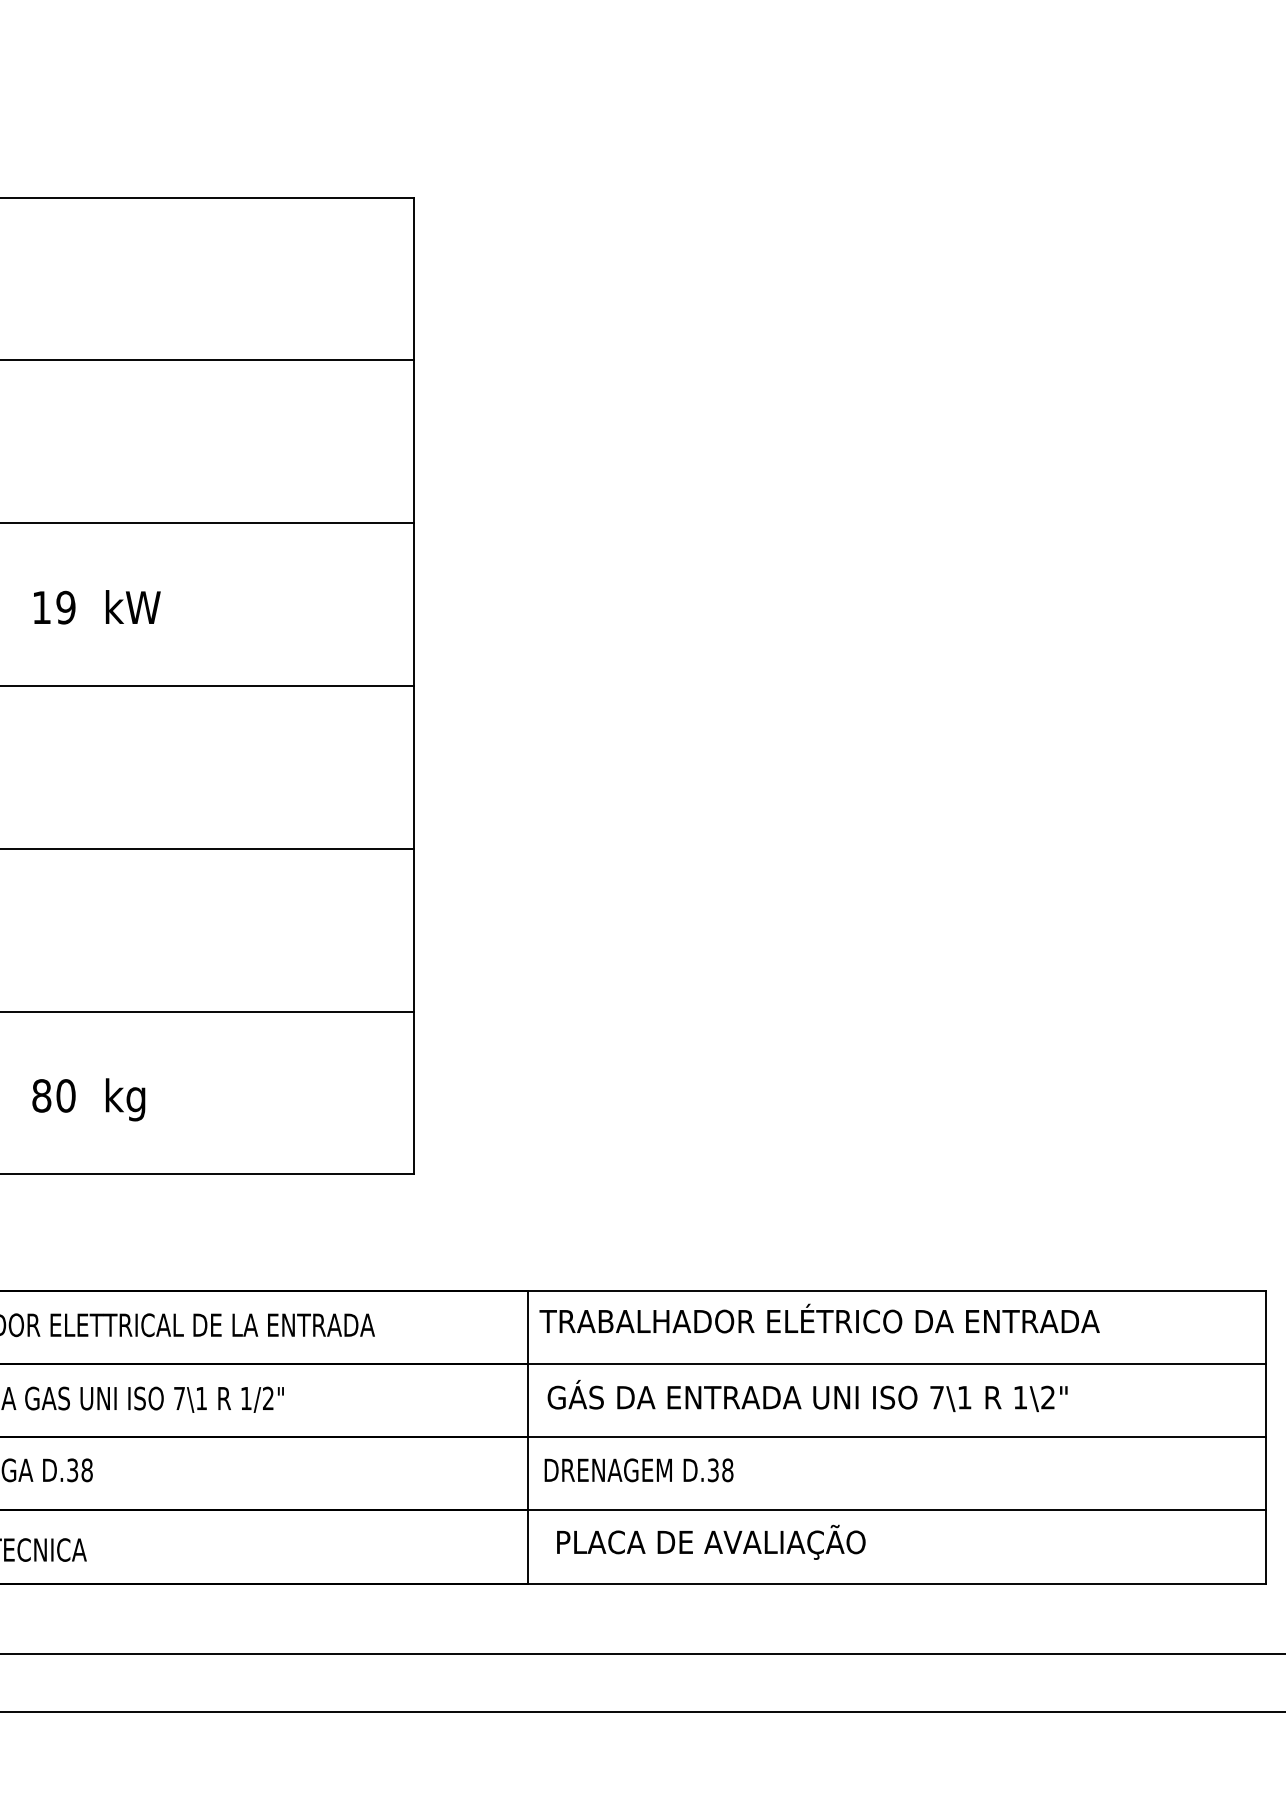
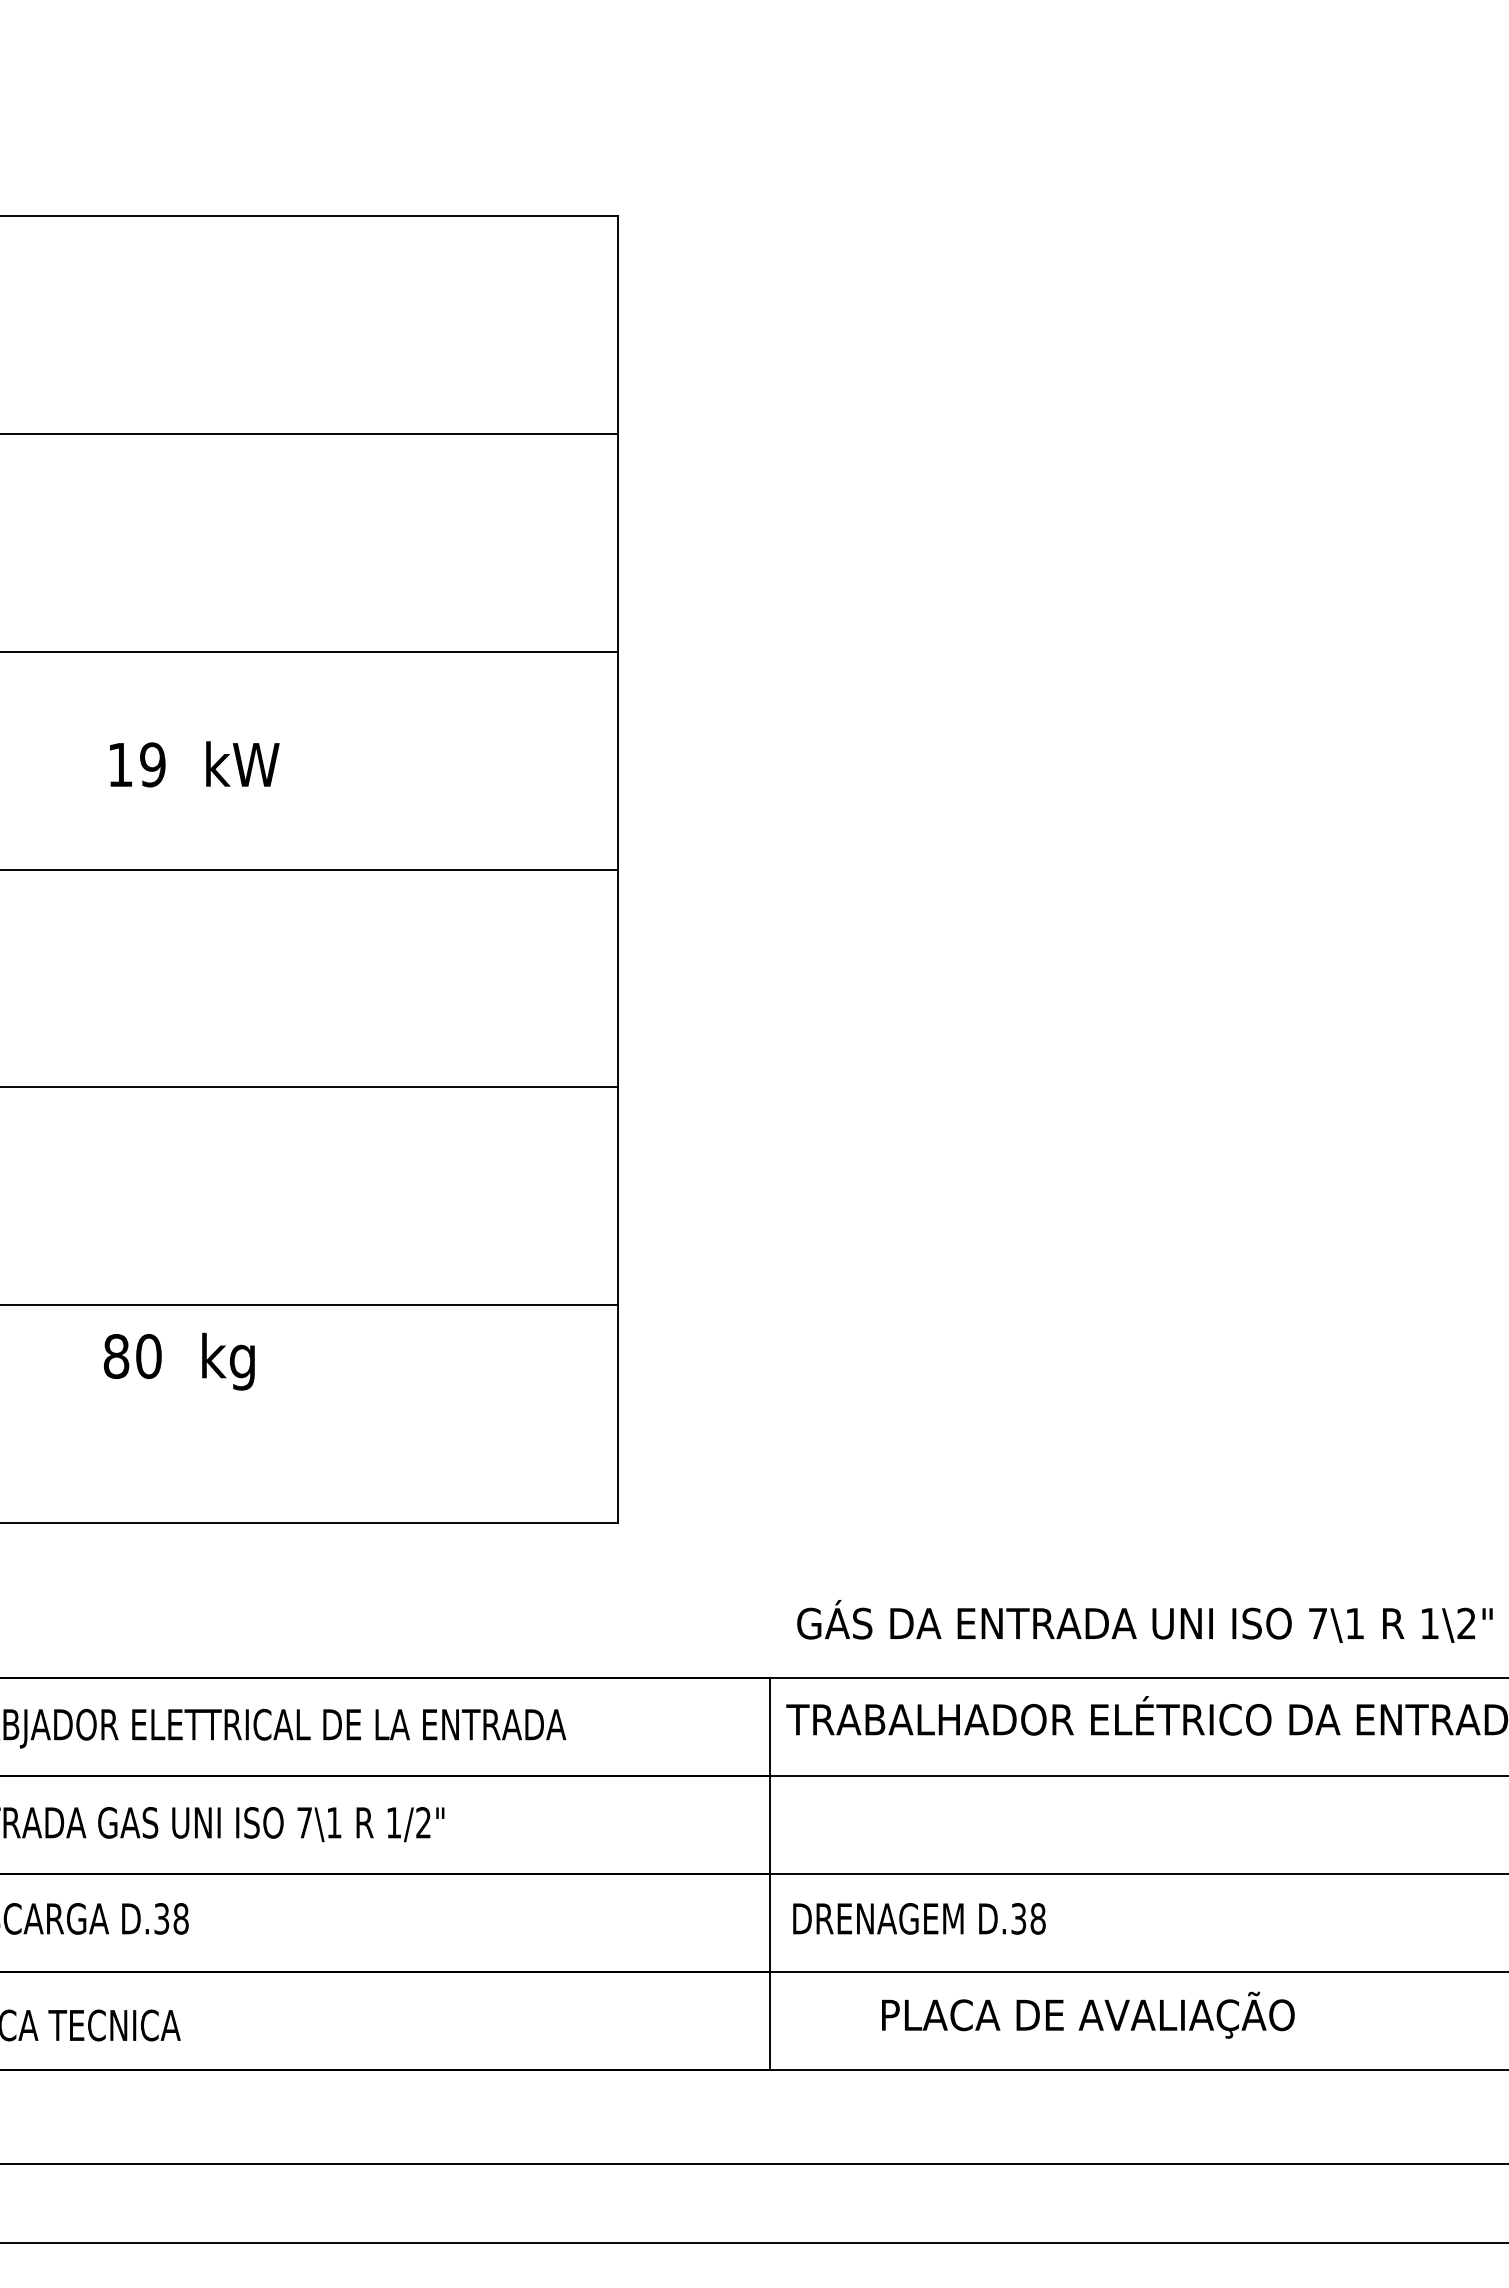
text: (88, 1099) -> (178, 1361), moved
text: (807, 1395) -> (1144, 1620), moved
text: (711, 1541) -> (1088, 2014), moved

